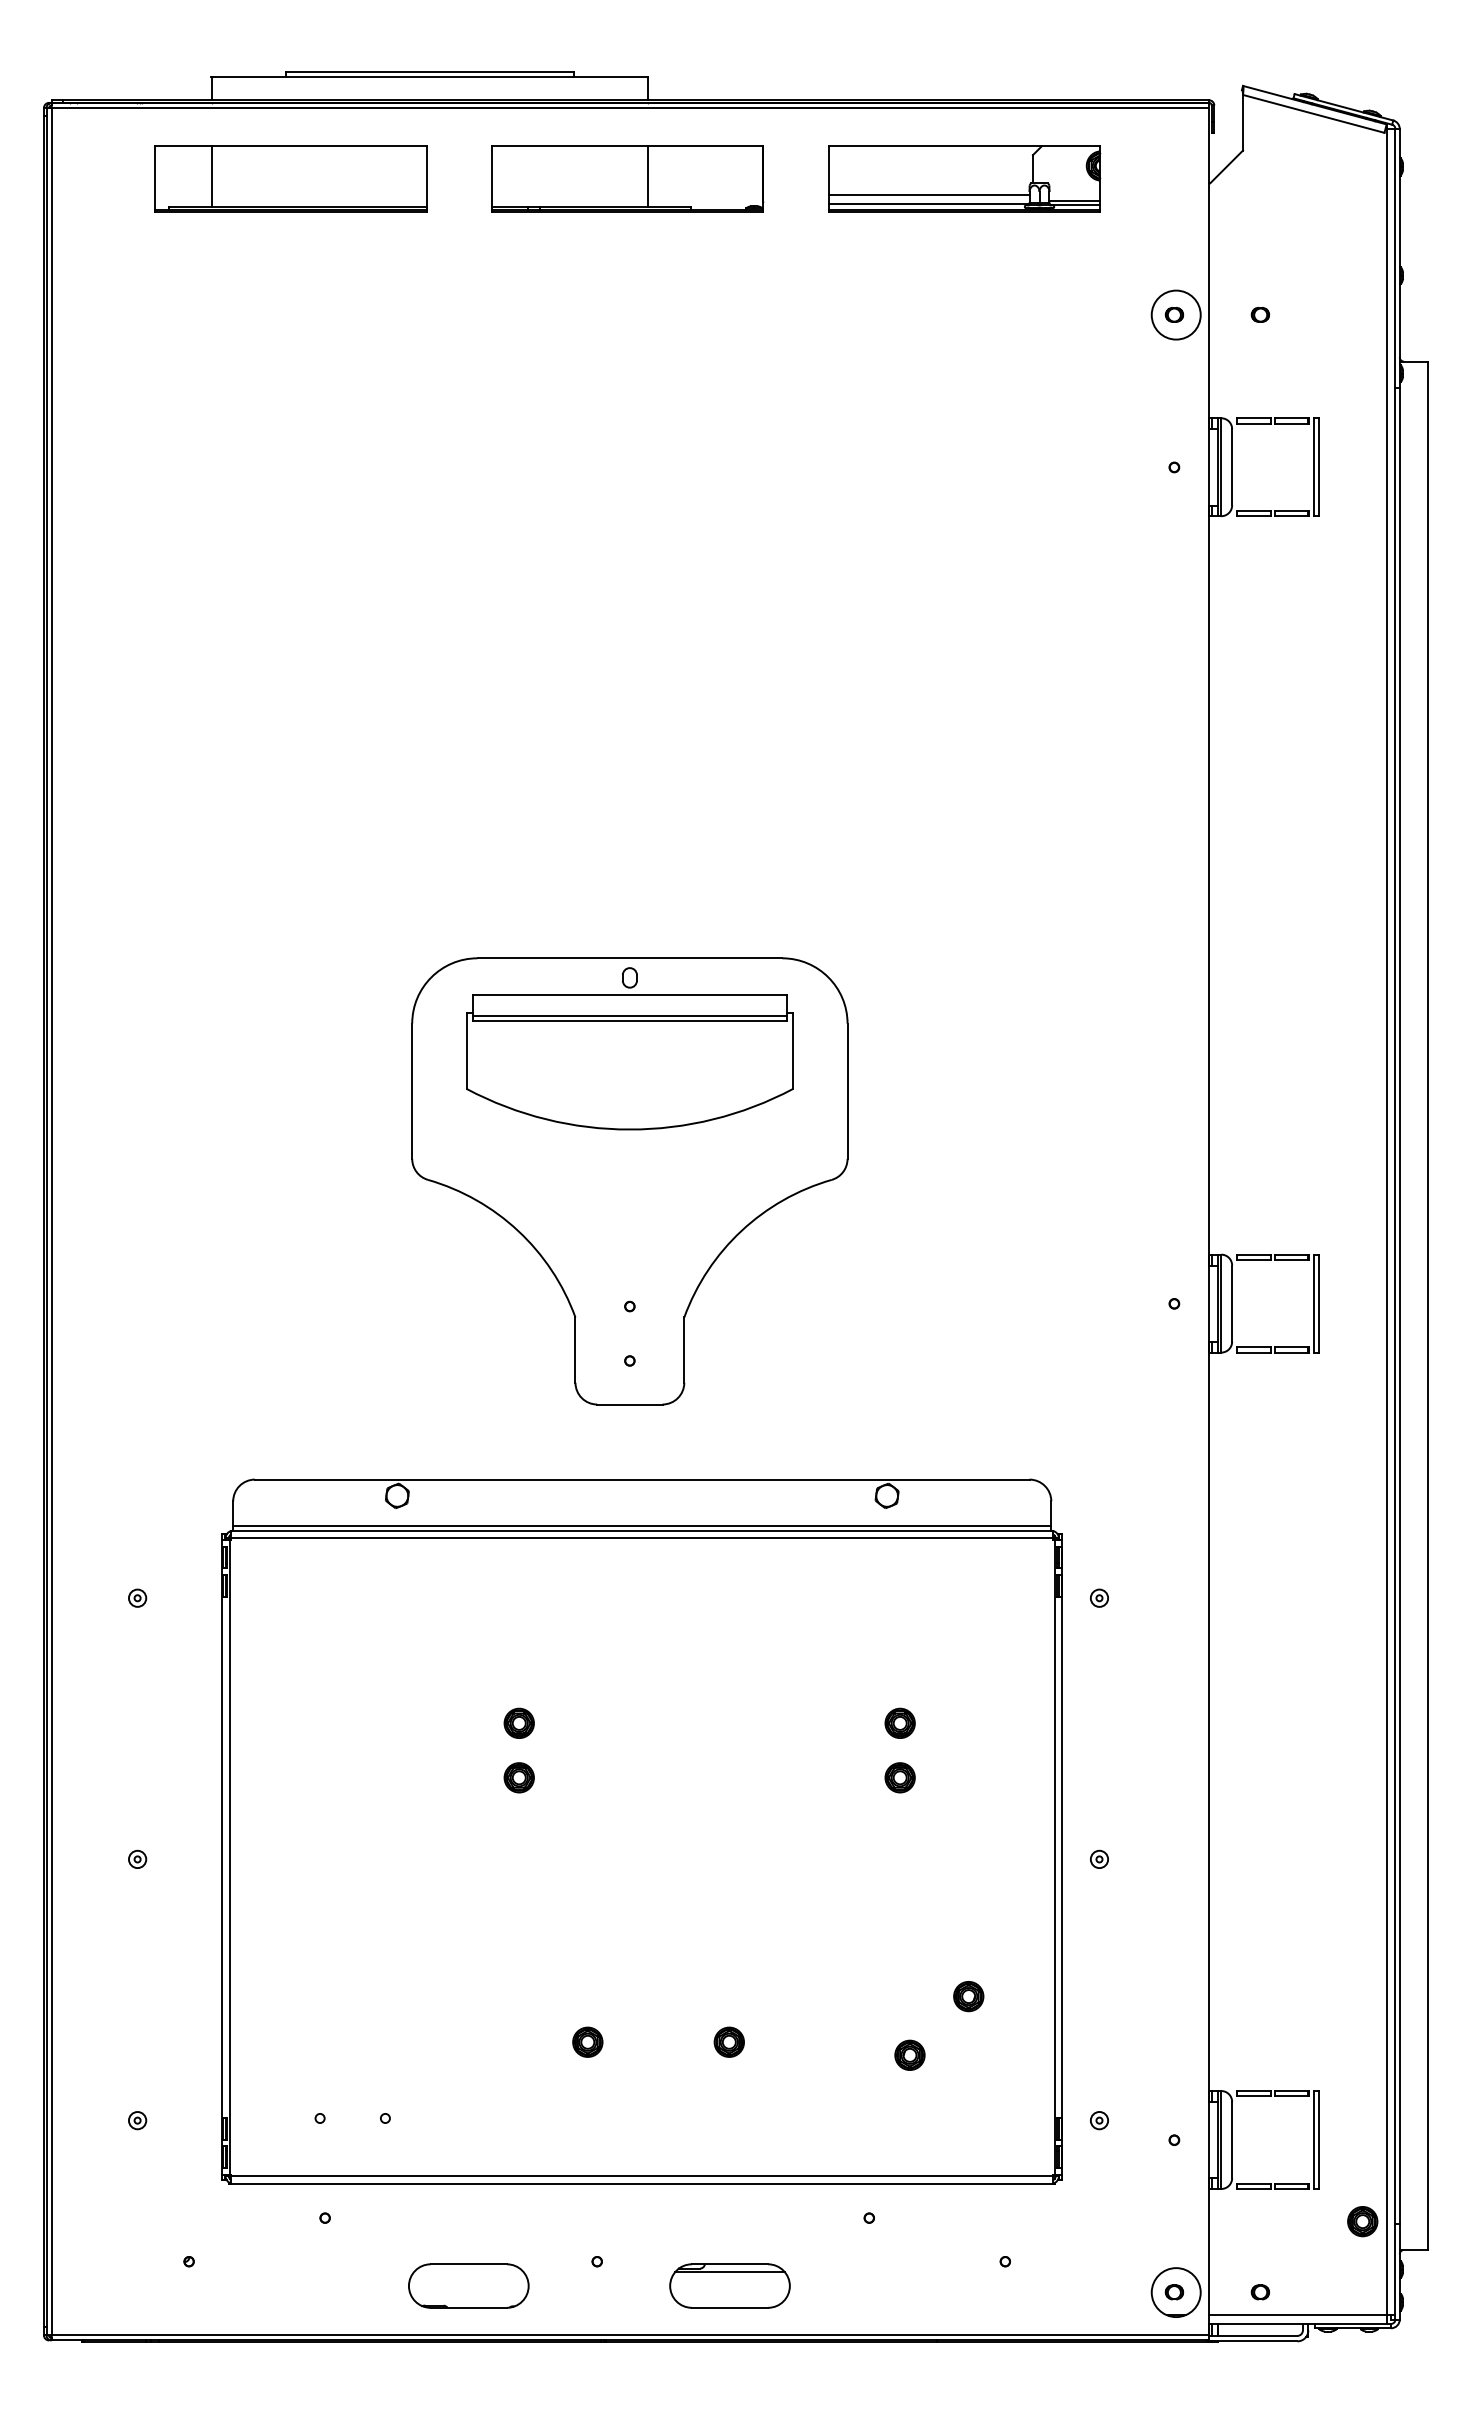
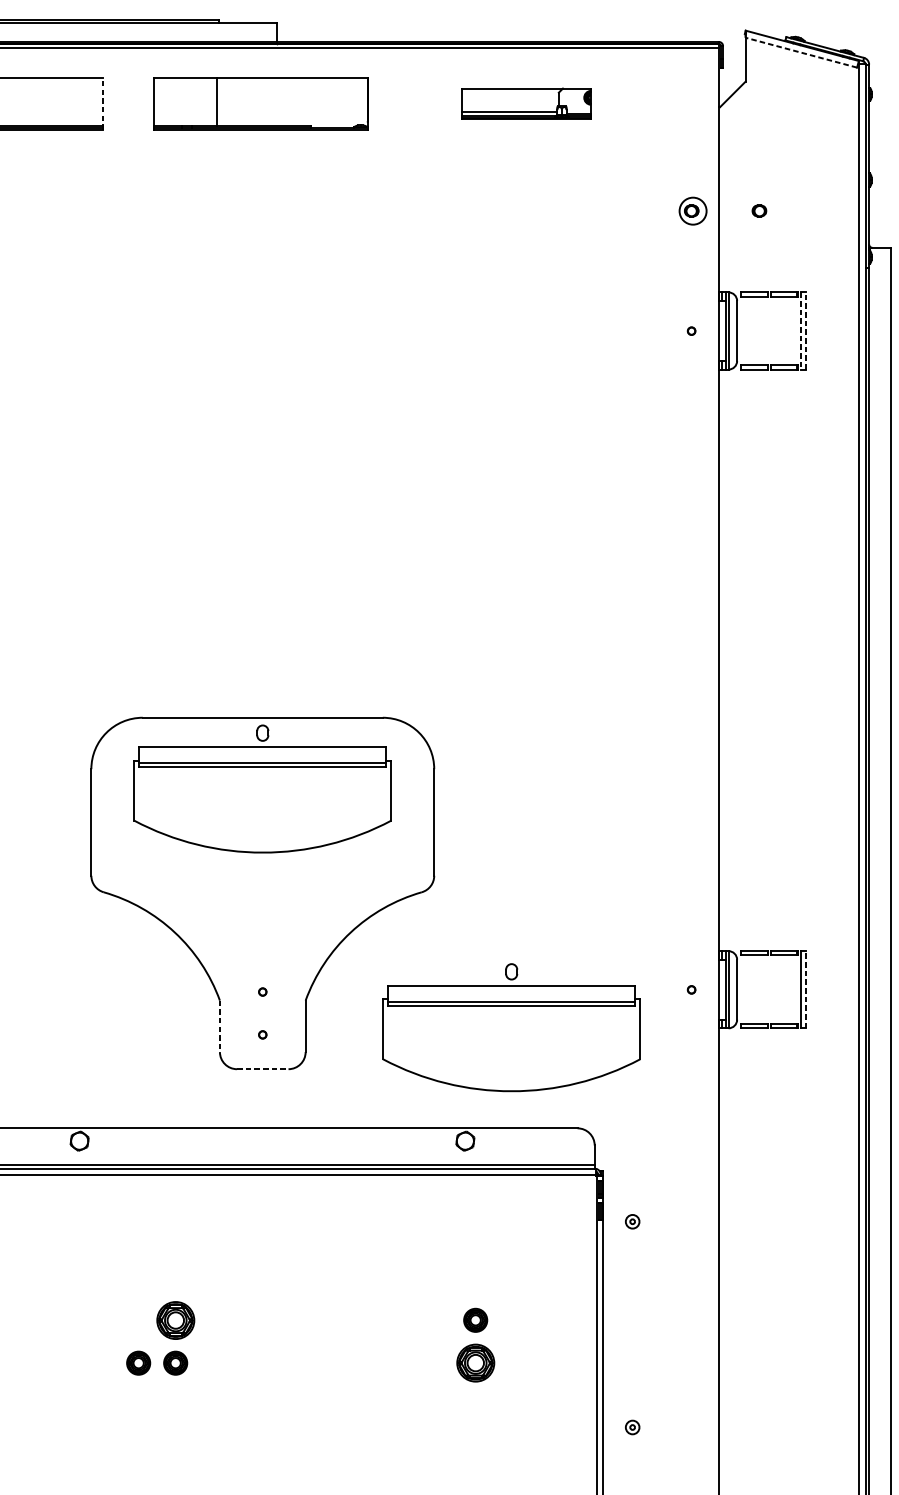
line: (1313, 113) -> (801, 52), solid -> dashed
line: (647, 176) -> (216, 102), moved
part: (964, 178) -> (526, 103), size x0.6
line: (426, 179) -> (102, 104), solid -> dashed
circle: (1175, 314) -> (692, 210), size x0.7
line: (1313, 467) -> (801, 331), solid -> dashed
line: (1319, 467) -> (805, 331), solid -> dashed
line: (1319, 1303) -> (805, 989), solid -> dashed
line: (575, 1350) -> (219, 1026), solid -> dashed
part: (945, 1351) -> (511, 1027), added
line: (629, 1404) -> (262, 1069), solid -> dashed
part: (518, 1722) -> (175, 1319), size x1.6
part: (471, 1777) -> (138, 1362), added
part: (899, 1777) -> (475, 1362), size x1.6

